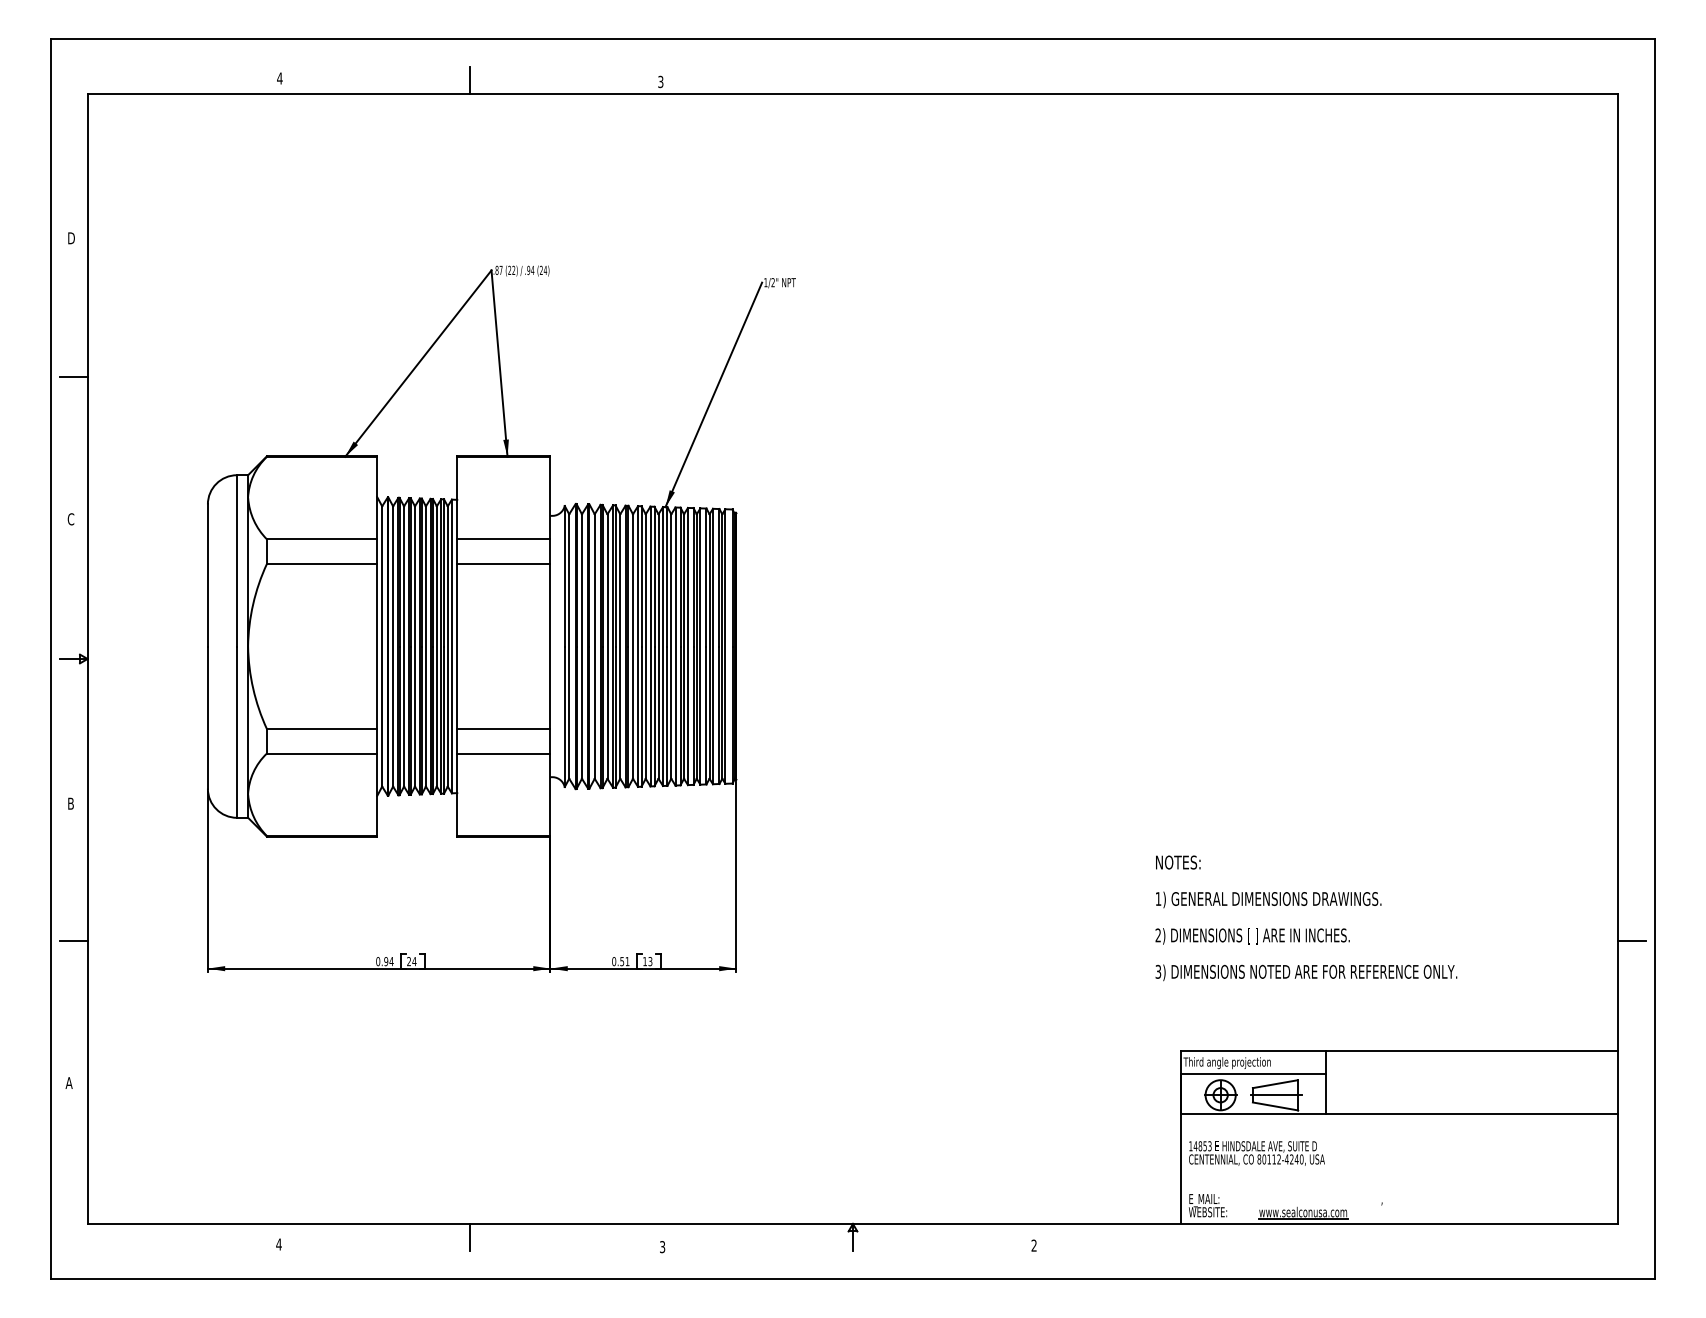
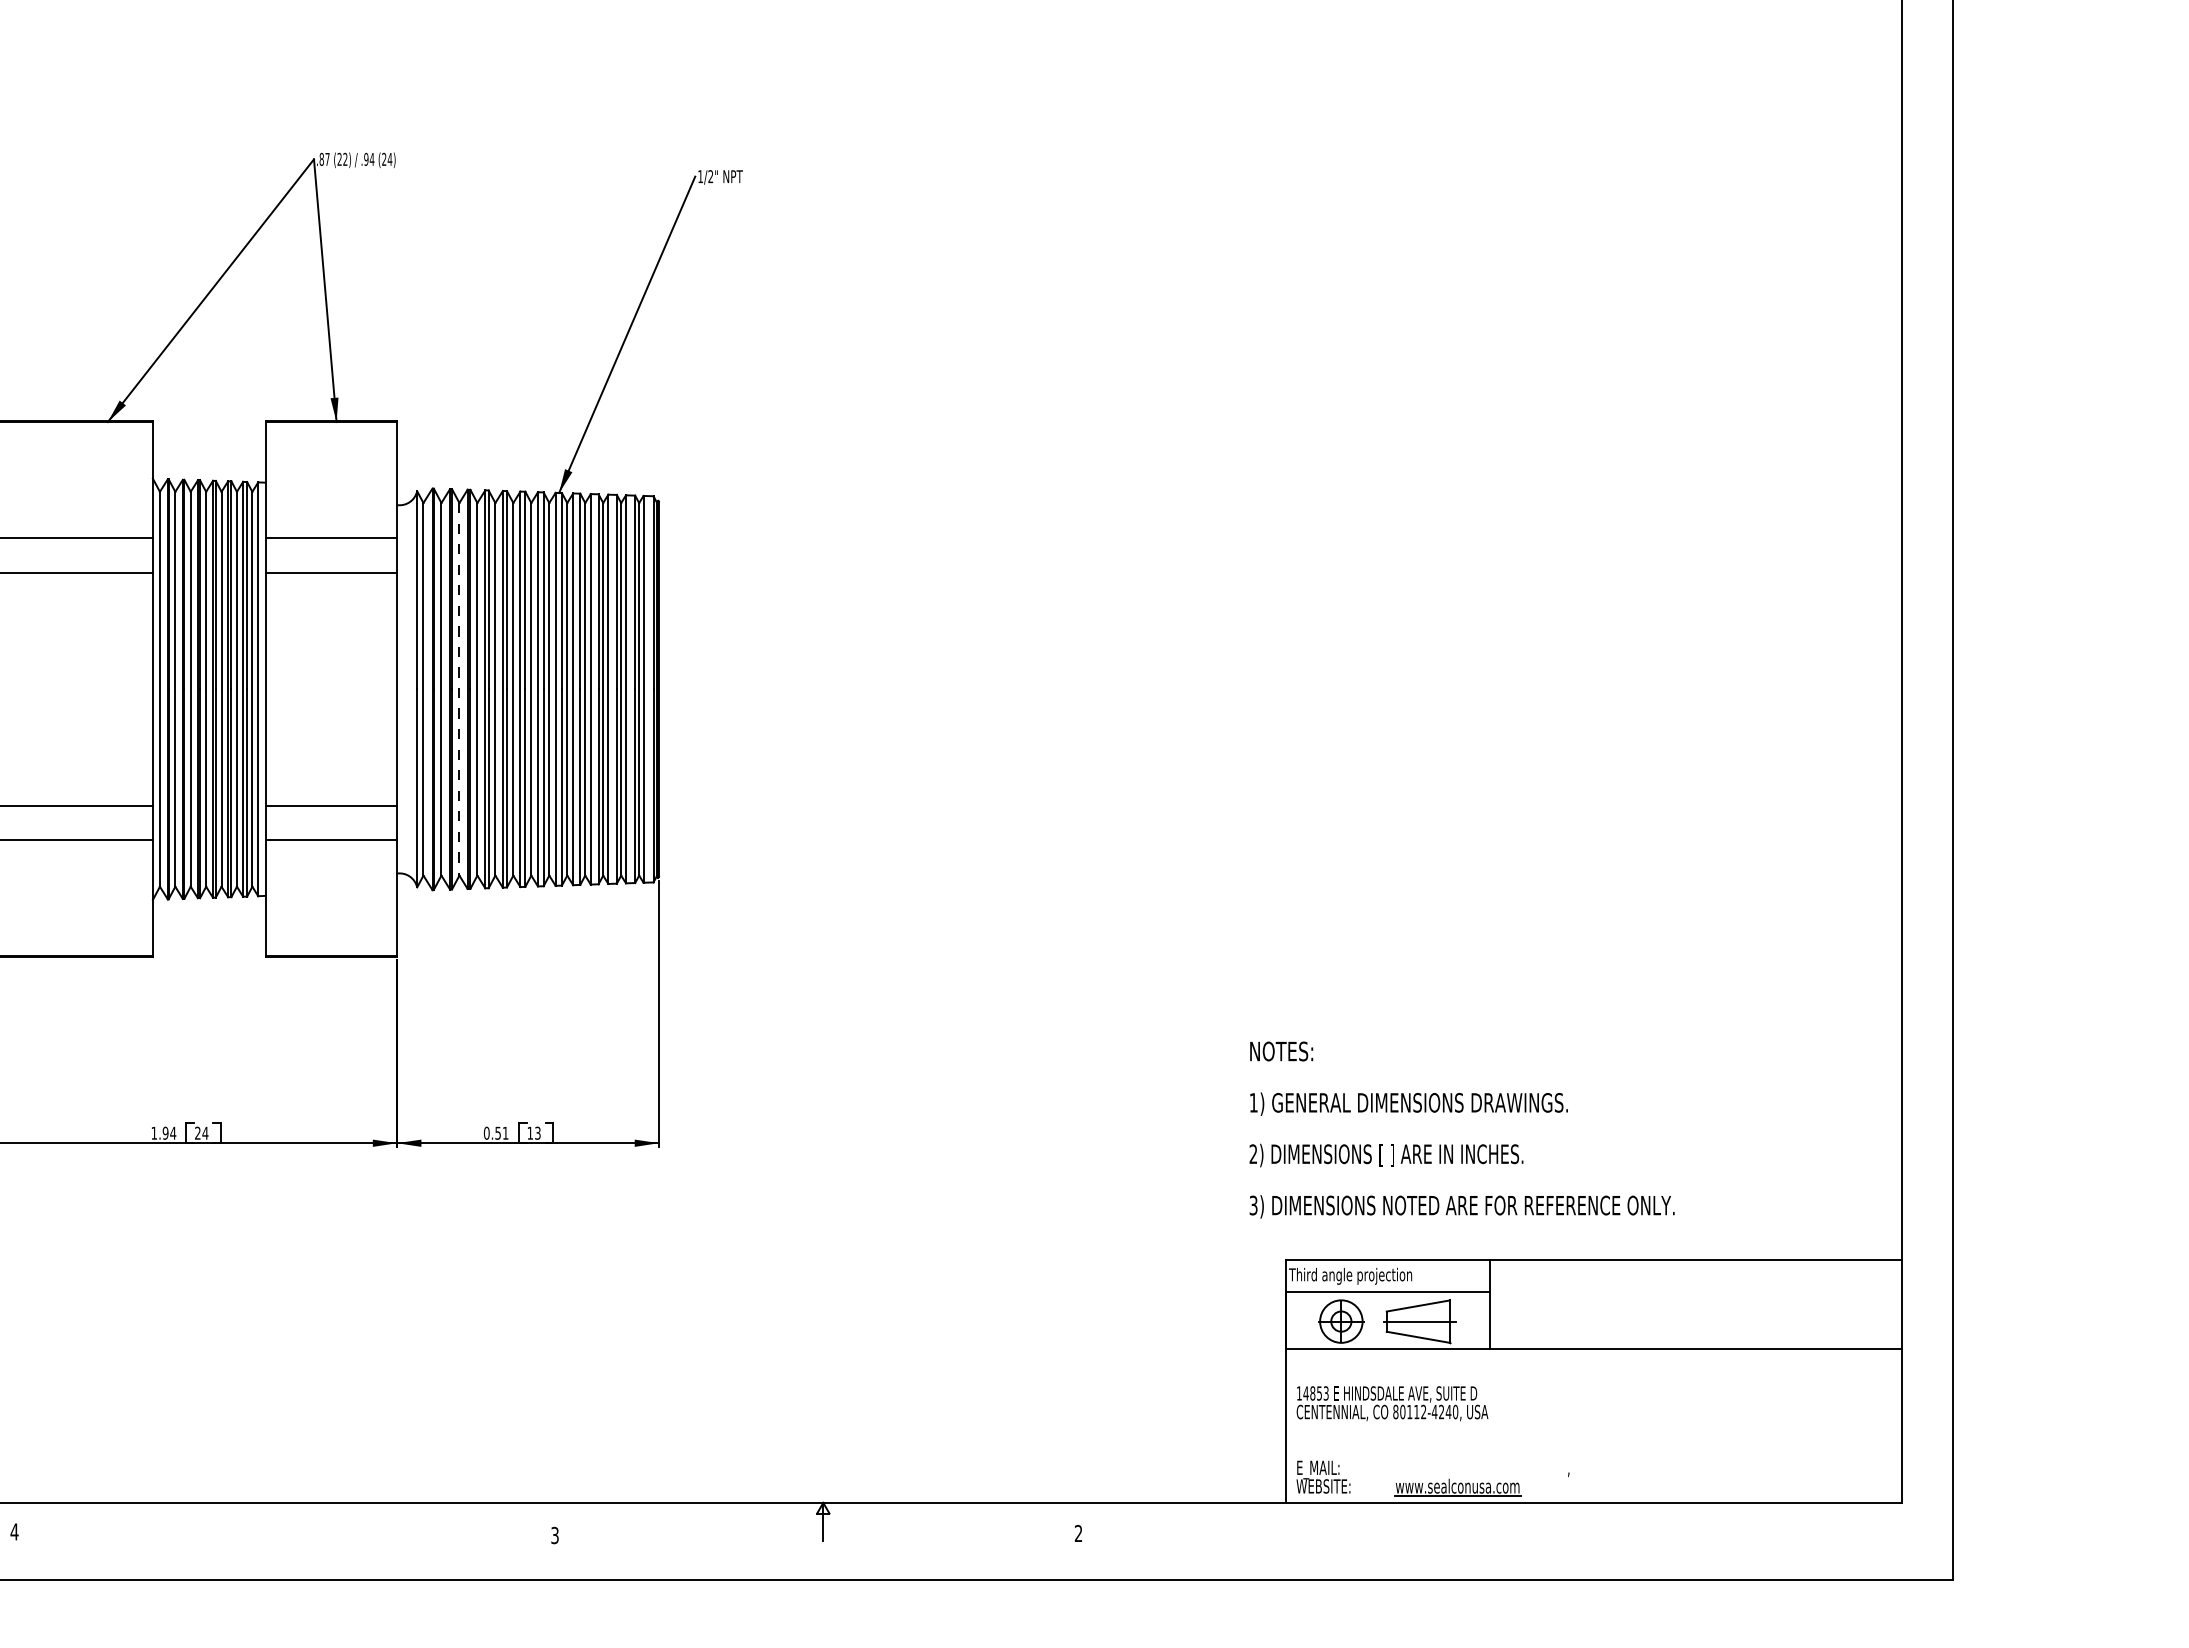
line: (594, 647) -> (459, 690), solid -> dashed
text: (1306, 918) -> (1462, 1130), moved
line: (1631, 941) -> (1920, 1104), removed
text: (378, 961) -> (154, 1133), 0.94 -> 1.94
line: (470, 1237) -> (284, 1522), removed

